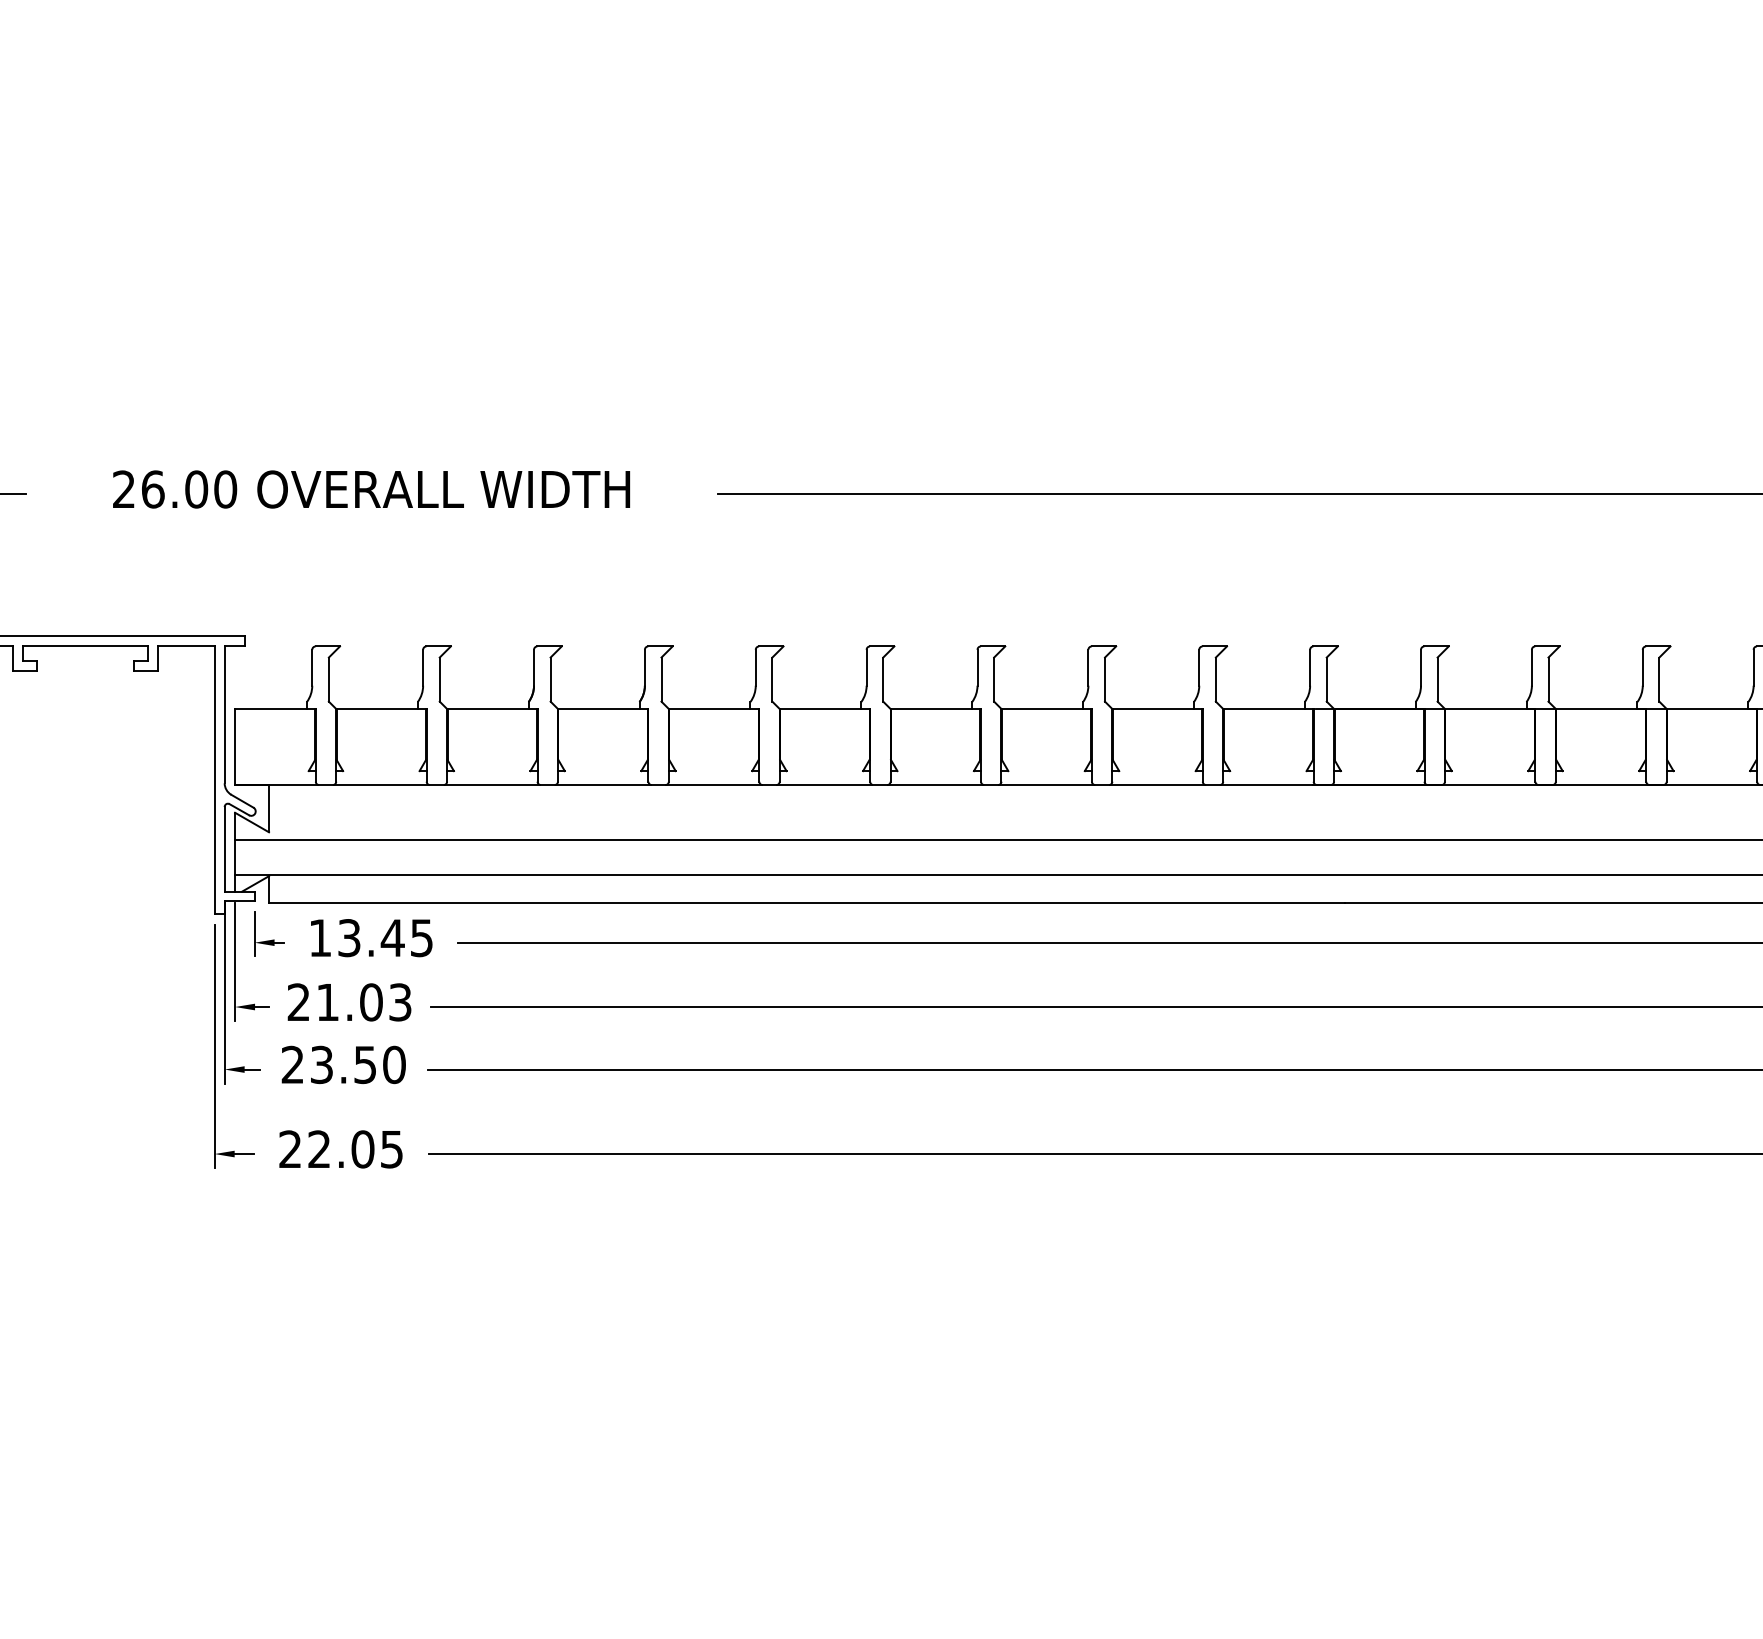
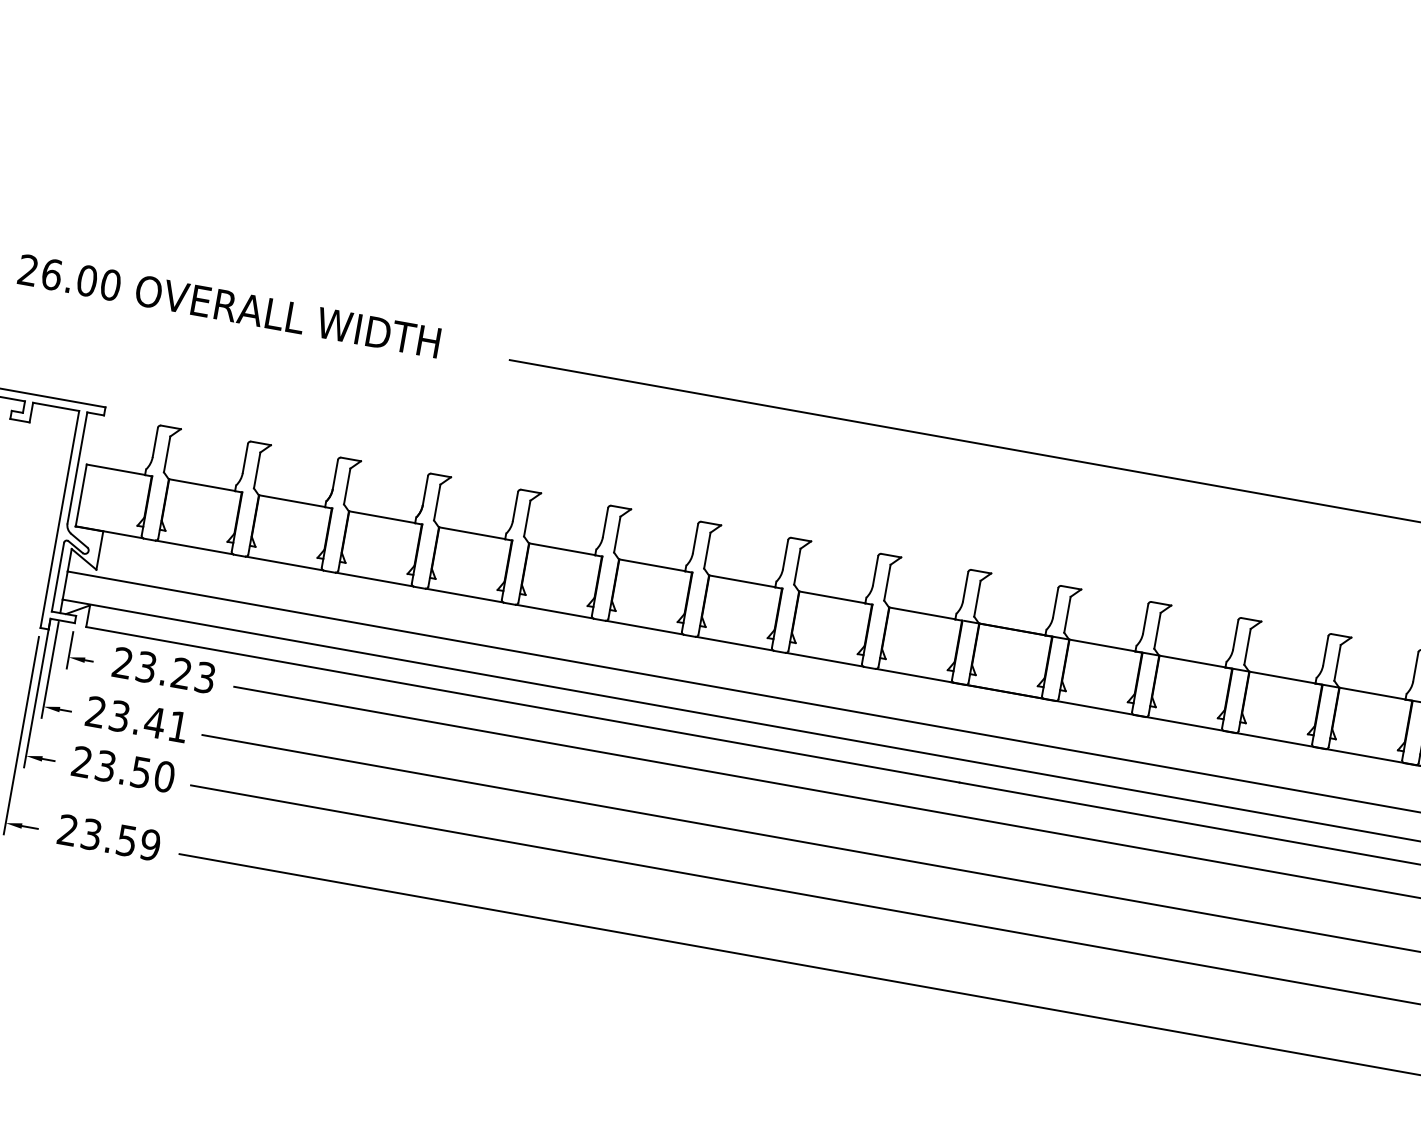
text: (370, 937) -> (163, 669), 13.45 -> 23.23
text: (364, 1002) -> (149, 721), 21.03 -> 23.41
text: (355, 1149) -> (120, 839), 22.05 -> 23.59

